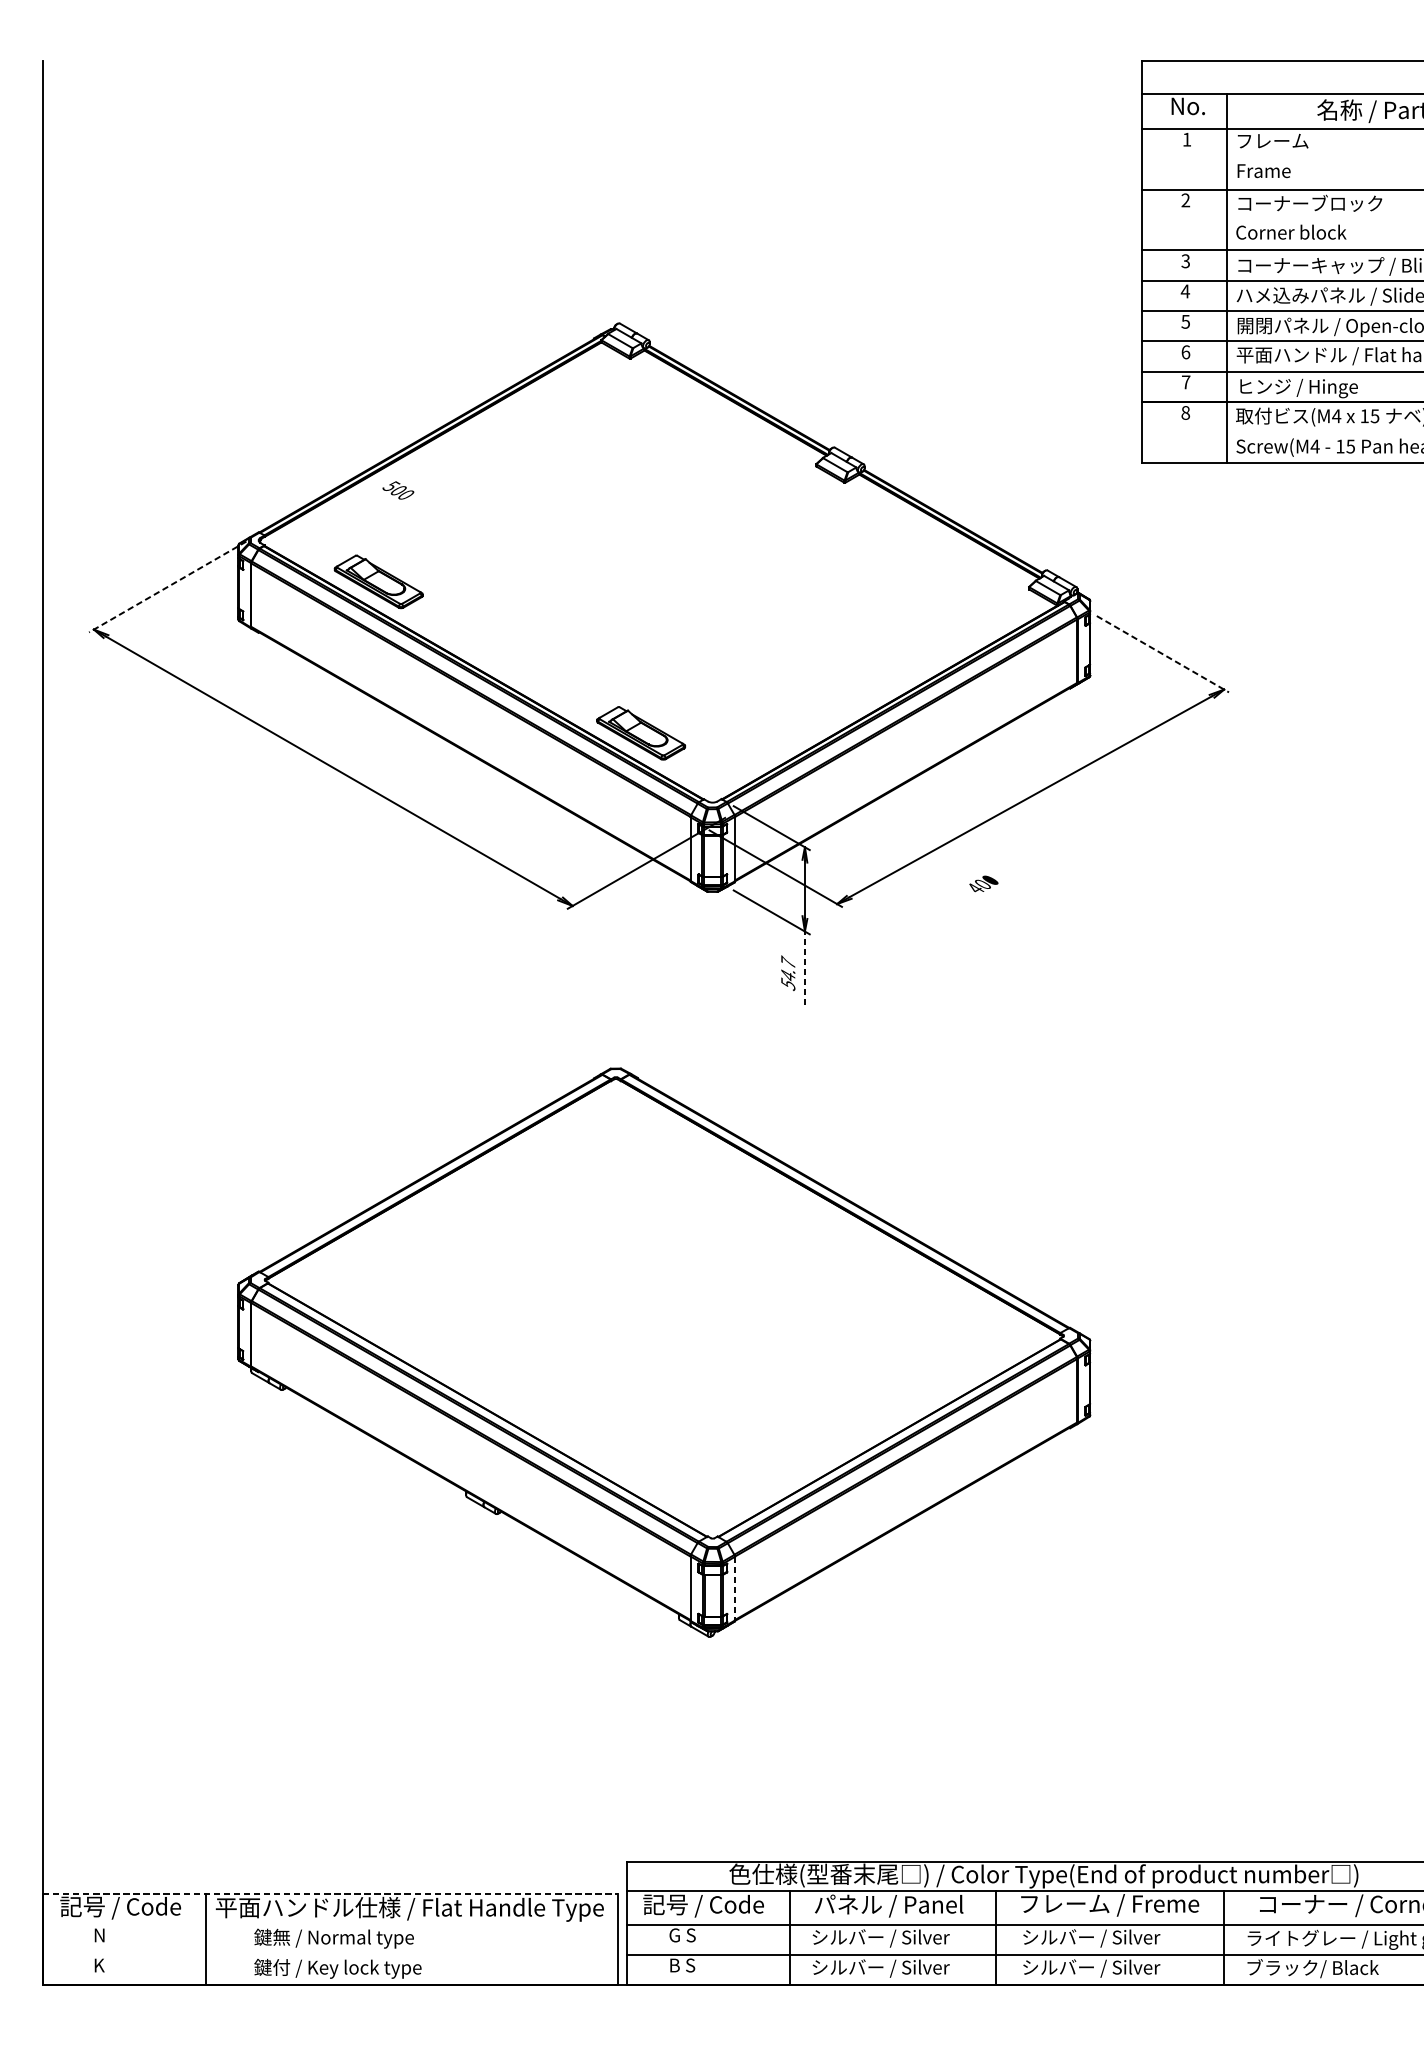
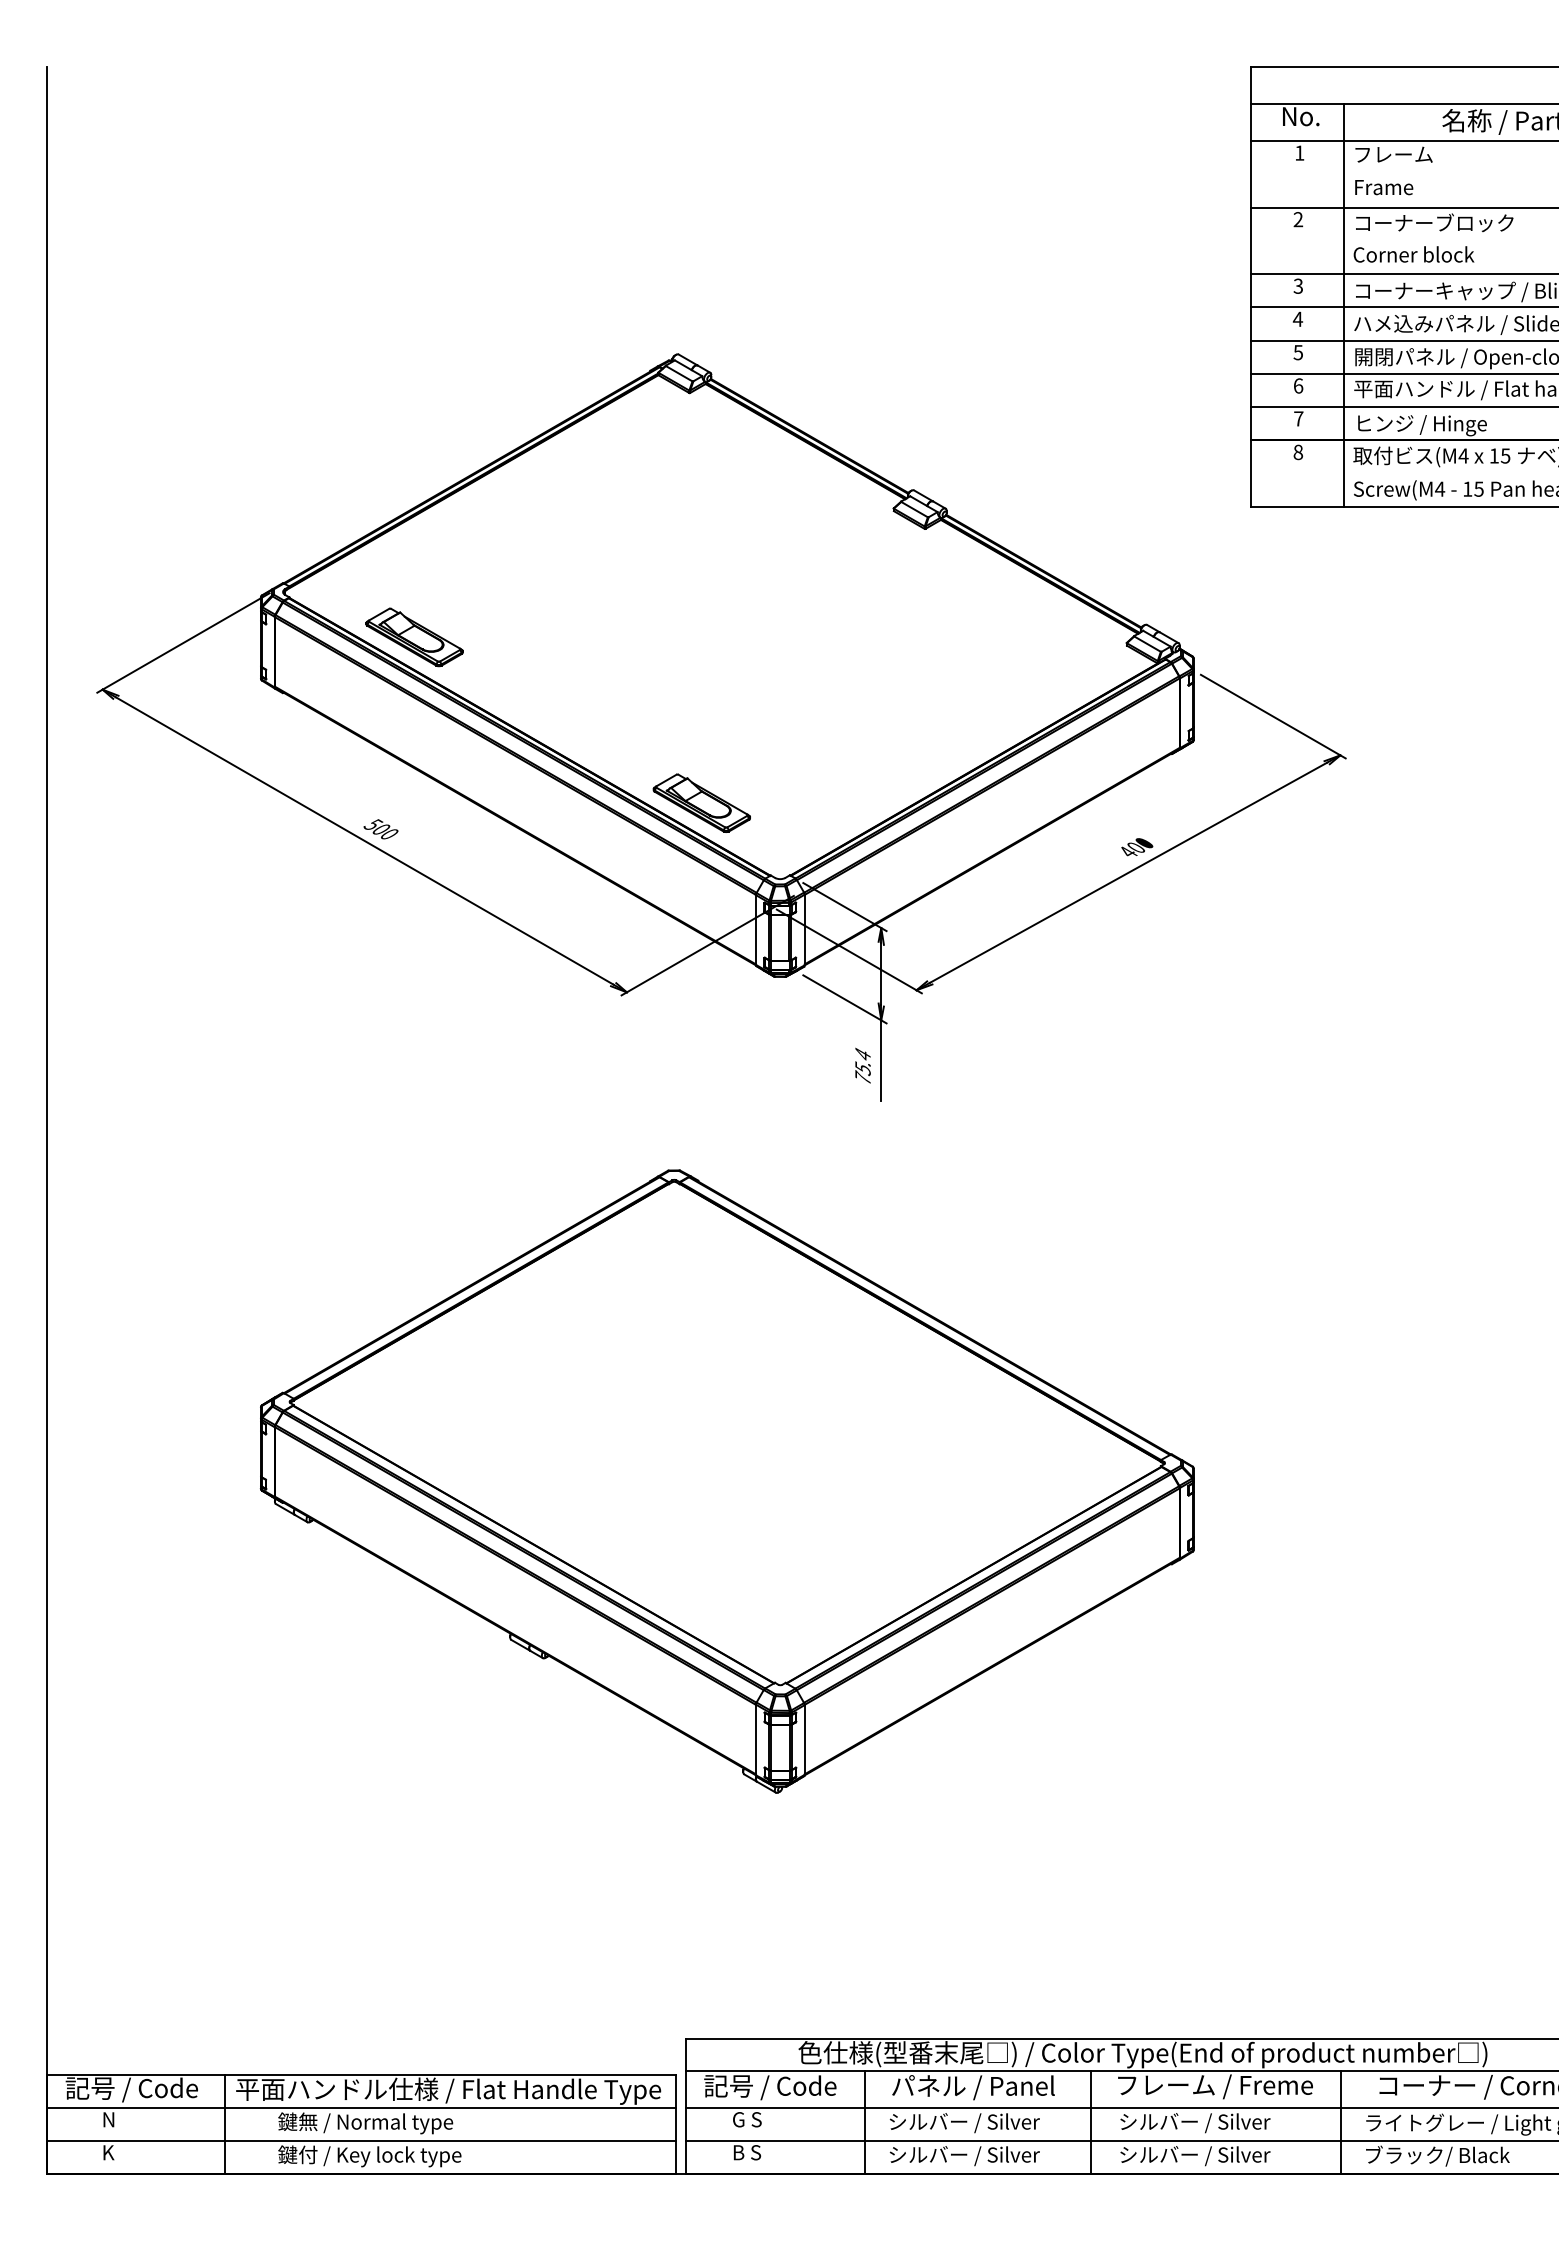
text: (397, 490) -> (380, 829), moved
line: (167, 587) -> (183, 643), dashed -> solid
line: (1163, 654) -> (1273, 716), dashed -> solid
text: (984, 884) -> (1137, 847), moved
line: (805, 968) -> (881, 1060), dashed -> solid
text: (787, 972) -> (862, 1065), 54.7 -> 75.4
line: (734, 1588) -> (804, 1739), dashed -> solid
line: (330, 1894) -> (361, 2074), dashed -> solid
line: (330, 1924) -> (361, 2107), added
line: (330, 1954) -> (361, 2140), added

